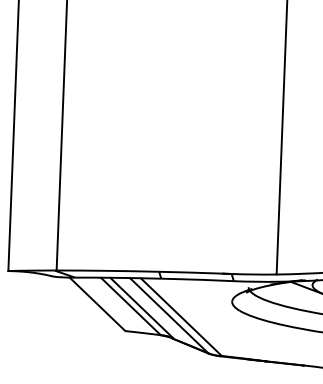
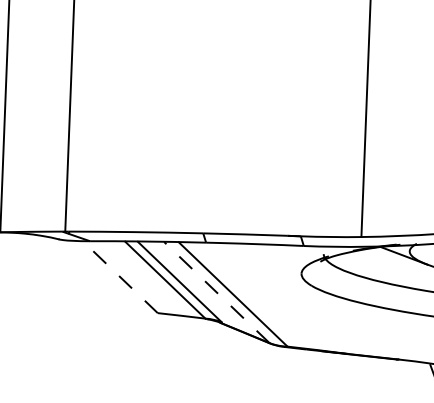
line: (97, 304) -> (120, 277), solid -> dashed
line: (168, 315) -> (215, 292), solid -> dashed

